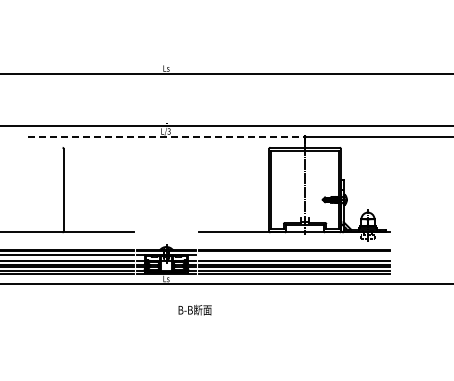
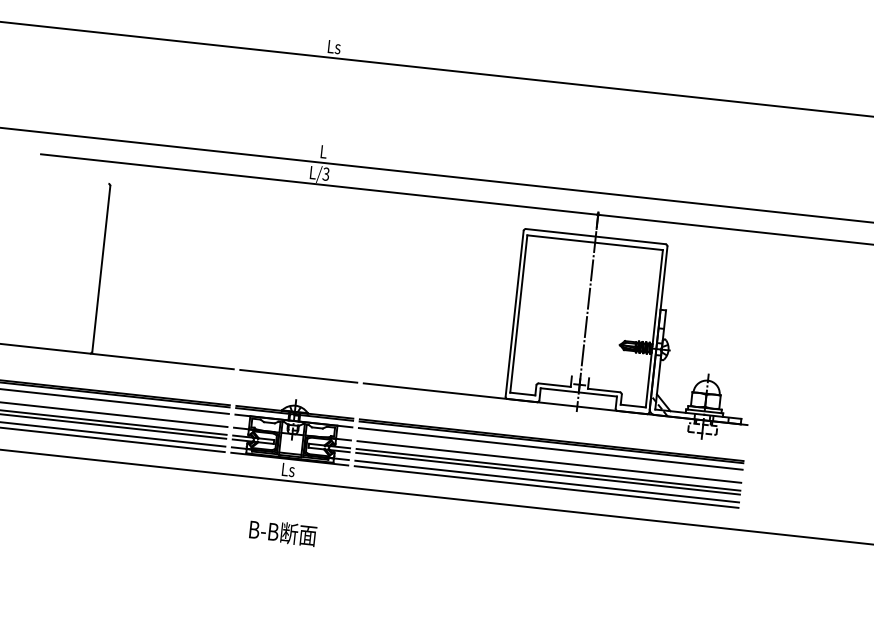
line: (166, 136) -> (319, 183), dashed -> solid
line: (166, 232) -> (298, 376), added
line: (293, 254) -> (549, 448), added
text: (194, 309) -> (281, 531), moved

